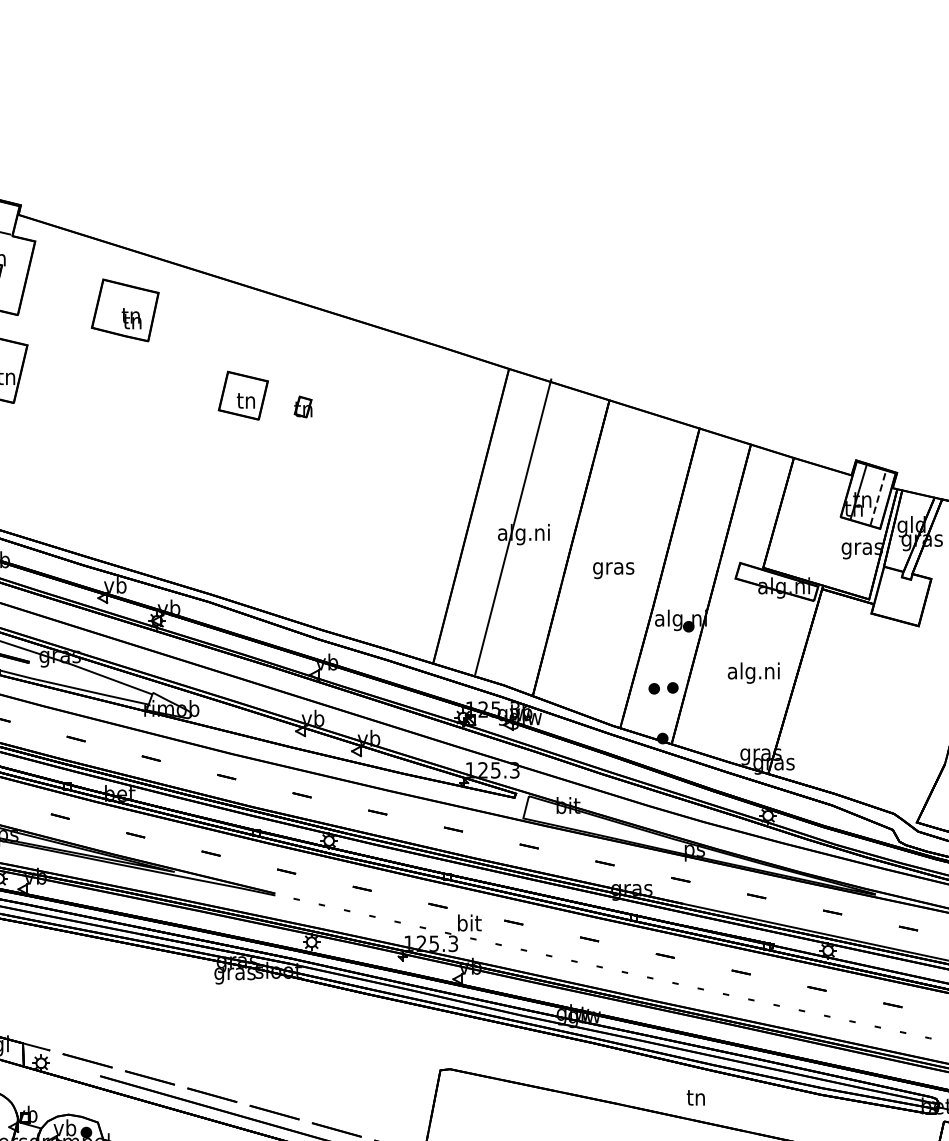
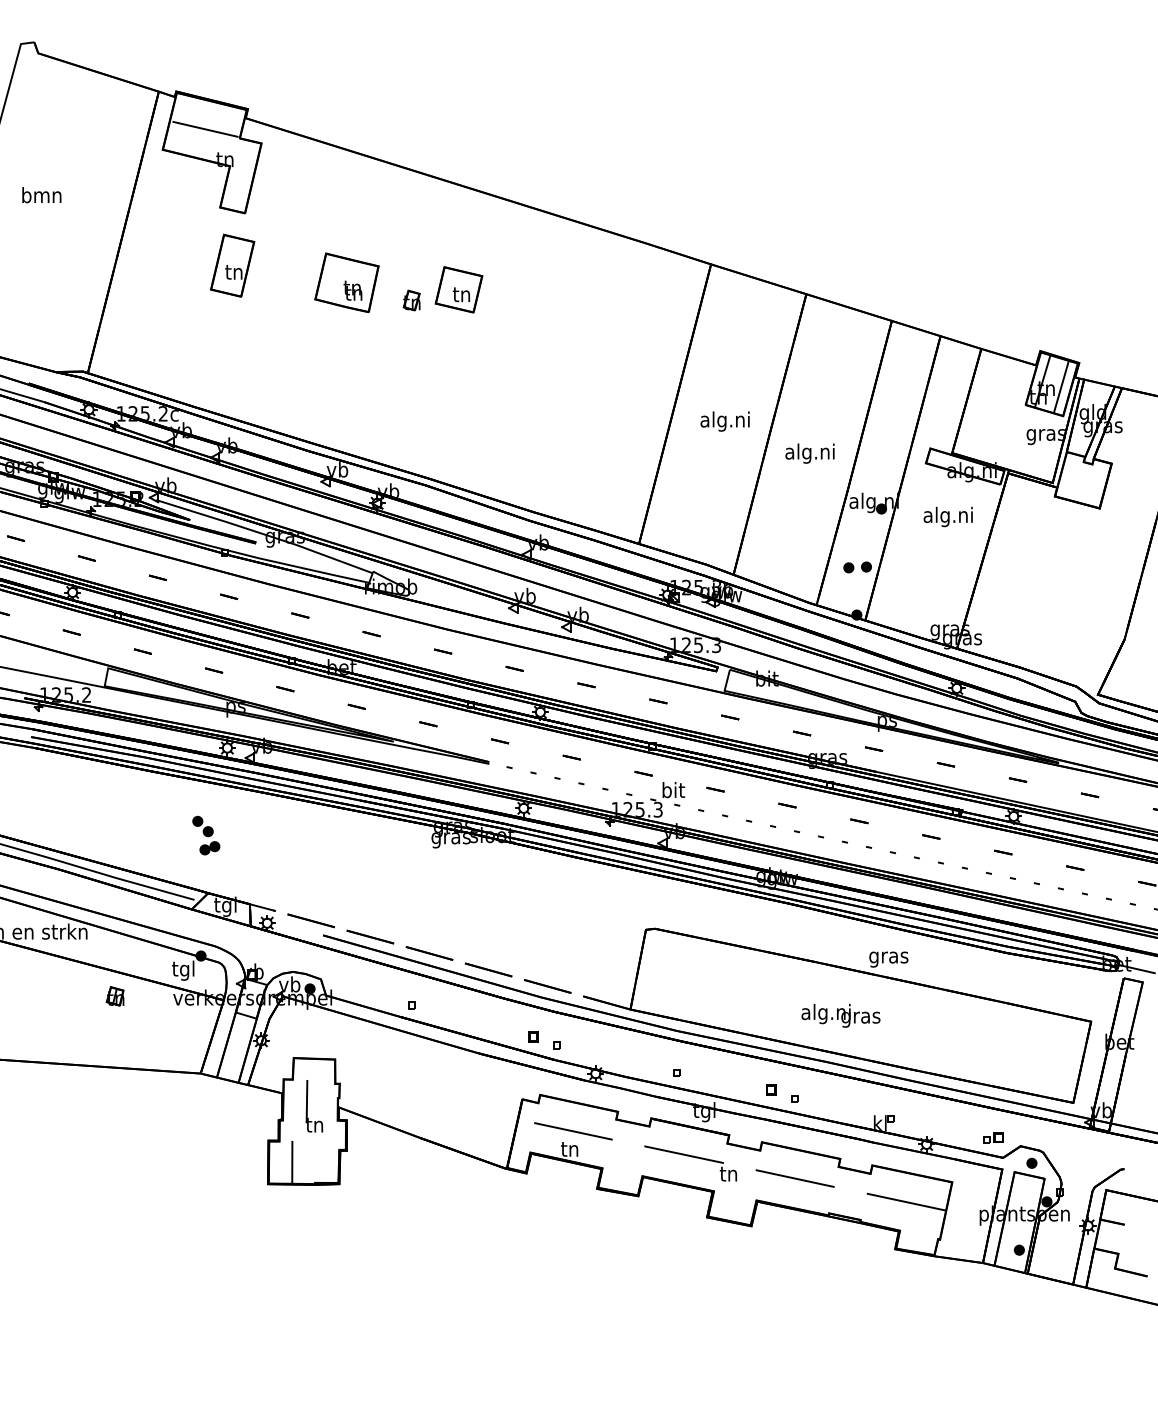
part: (124, 310) -> (346, 282), moved
part: (302, 406) -> (411, 300), moved
line: (878, 497) -> (1061, 386), dashed -> solid
line: (513, 526) -> (675, 403), moved
text: (612, 568) -> (809, 453), gras -> alg.ni
text: (752, 672) -> (947, 516), moved
text: (696, 1099) -> (888, 957), tn -> gras

